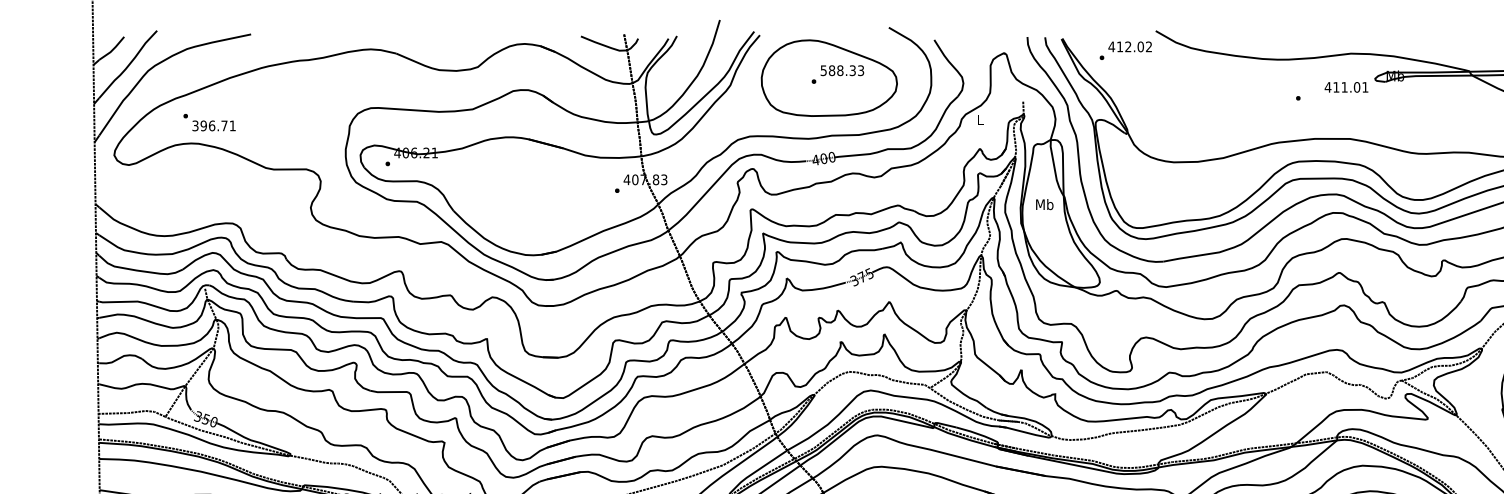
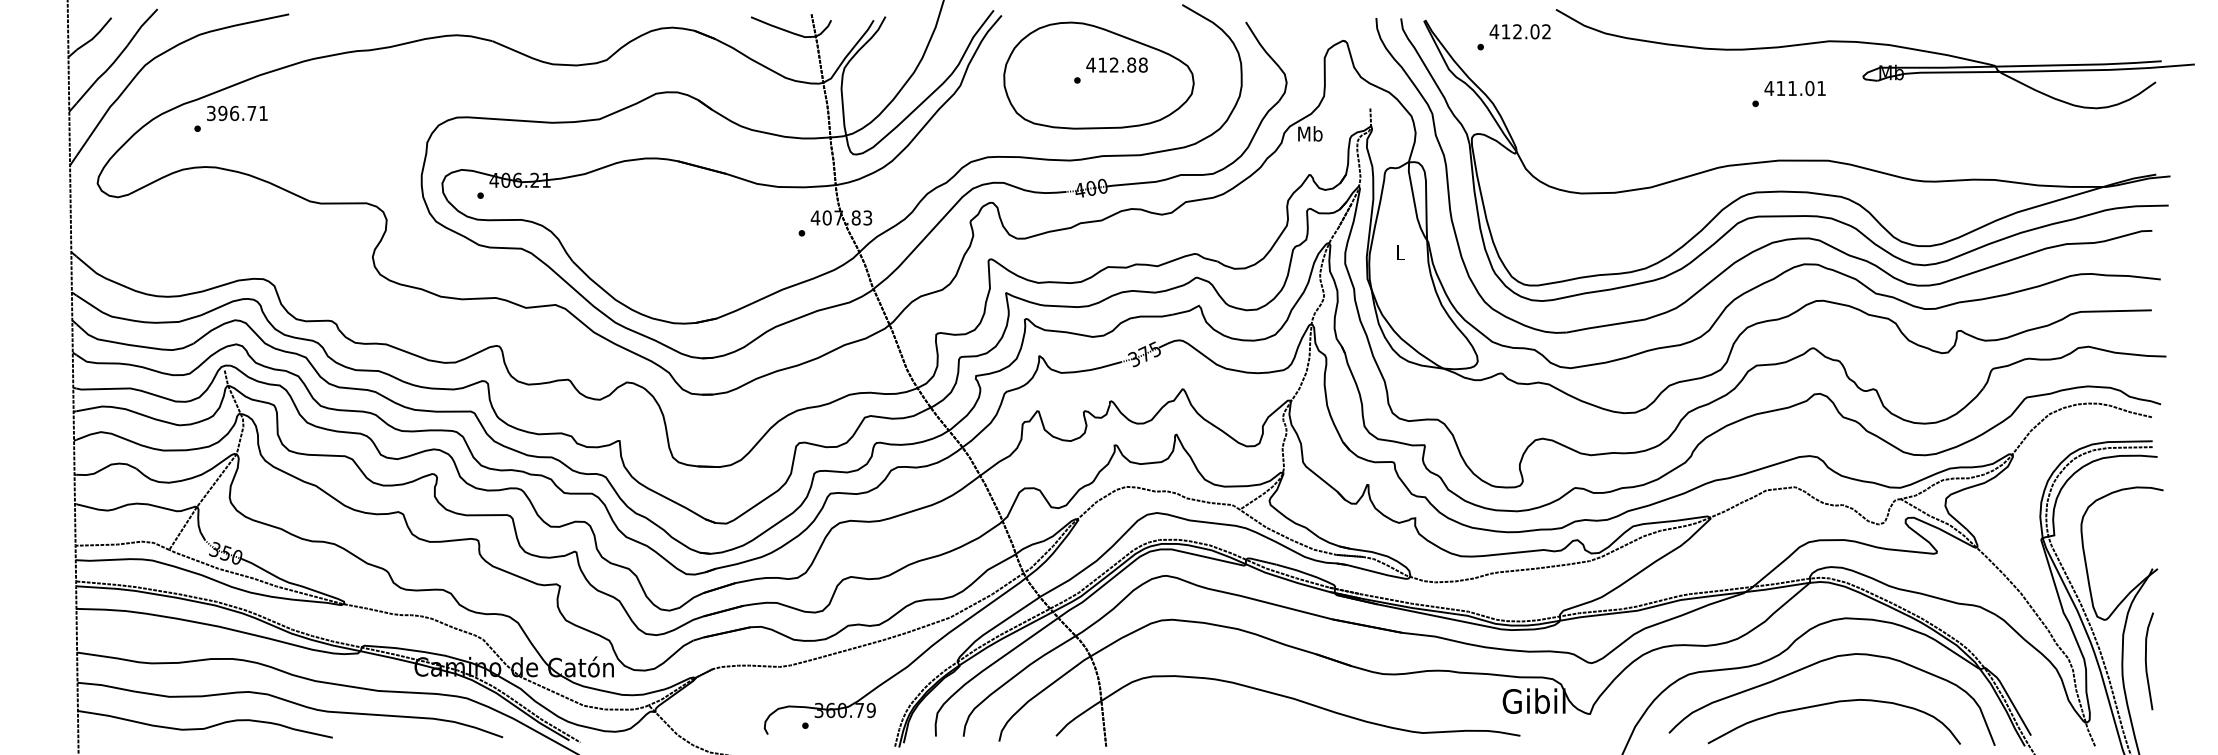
text: (841, 70) -> (1116, 64), 588.33 -> 412.88
text: (1346, 87) -> (1794, 88), moved
text: (980, 119) -> (1310, 133), L -> Mb
text: (214, 125) -> (237, 113), moved
text: (1044, 204) -> (1400, 252), Mb -> L

